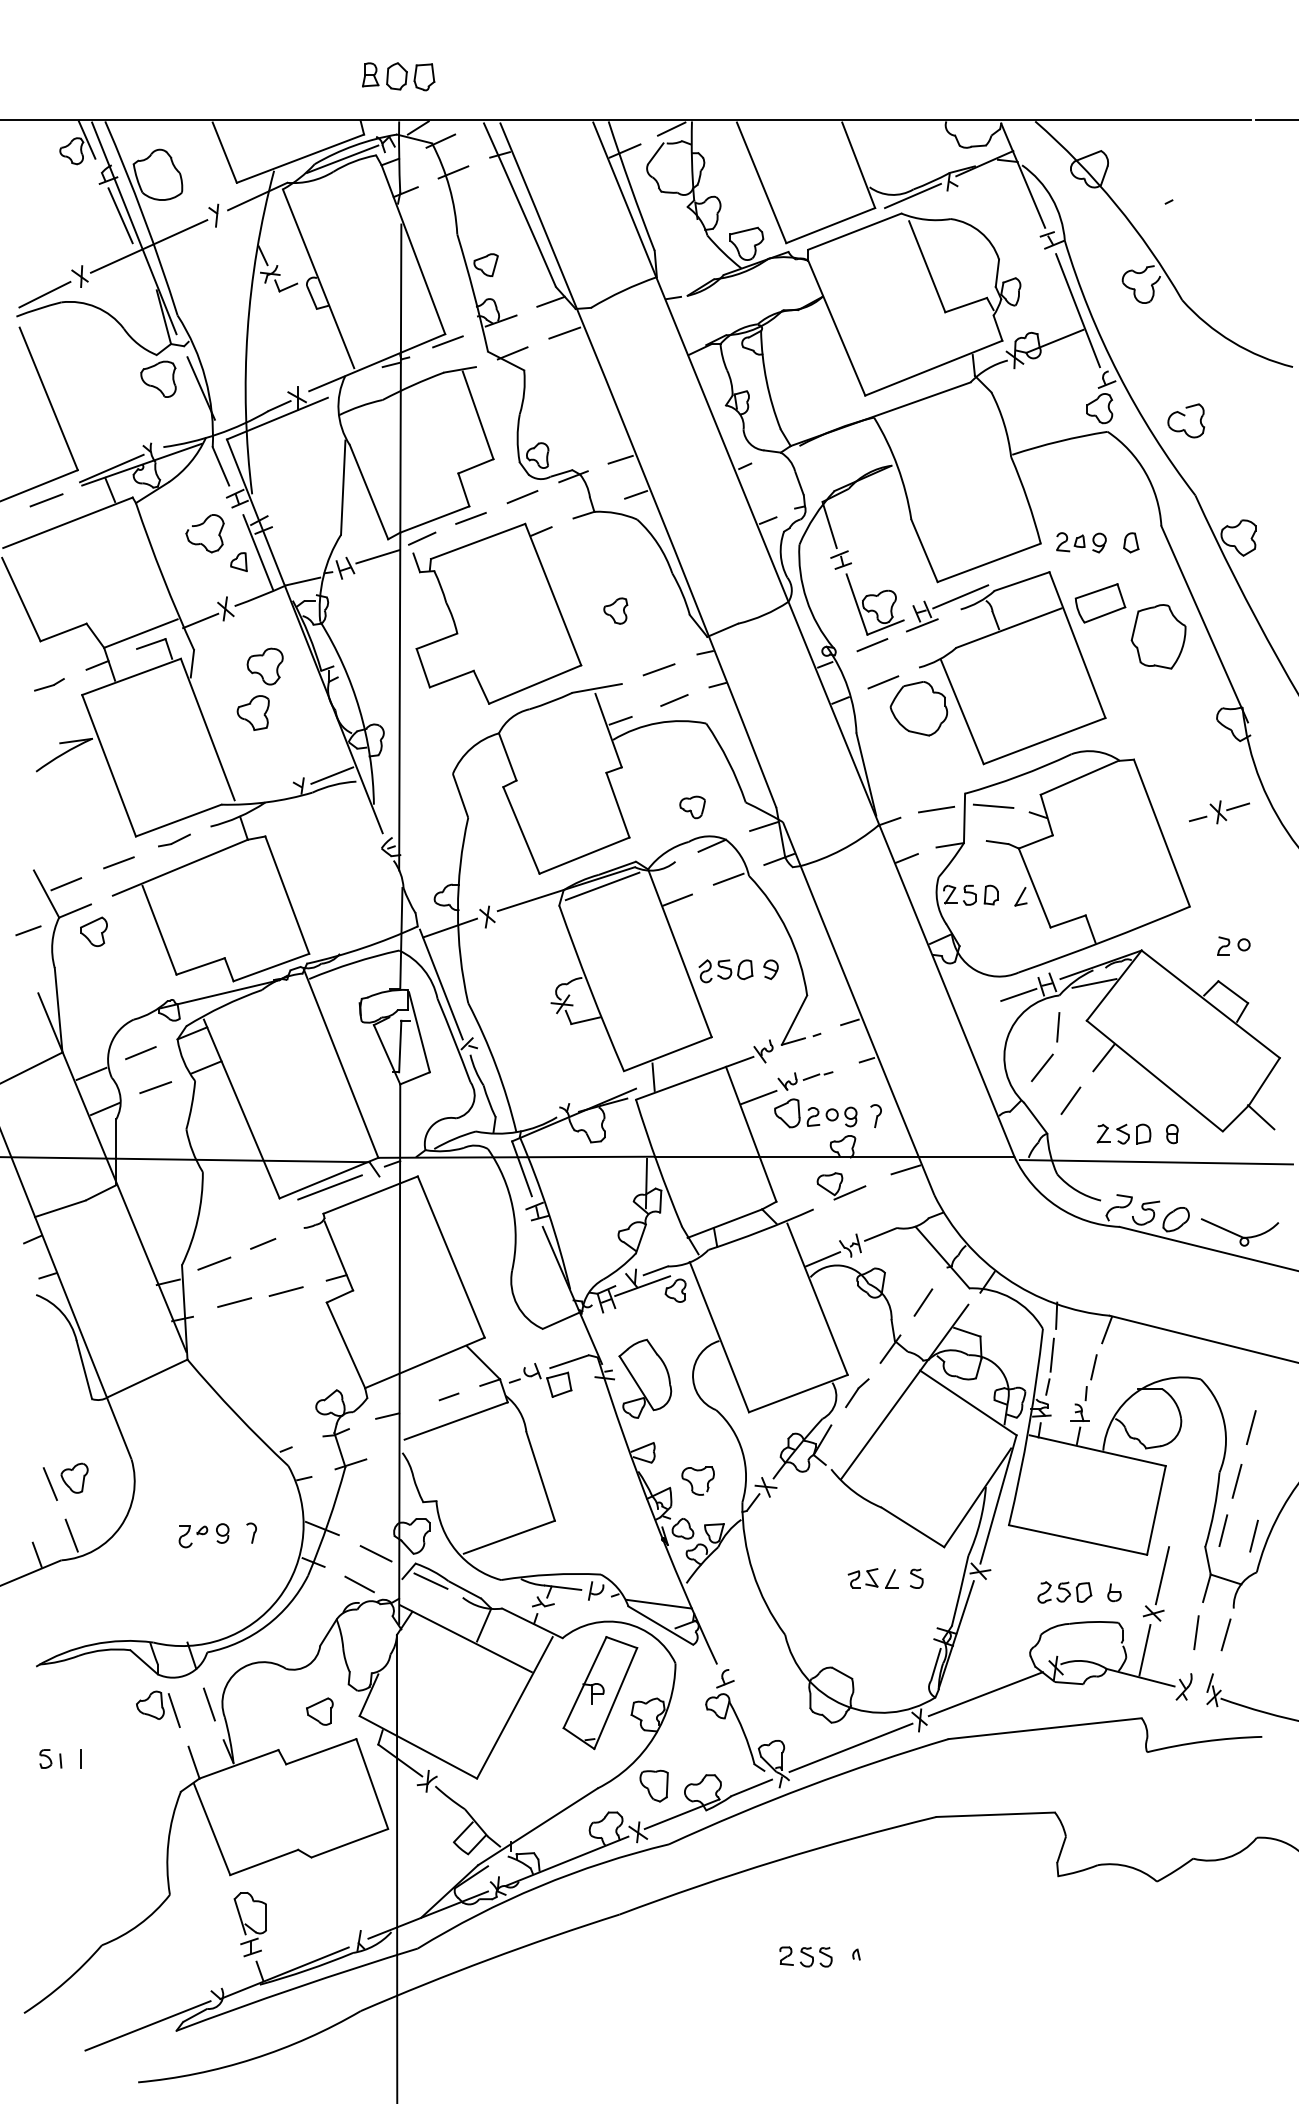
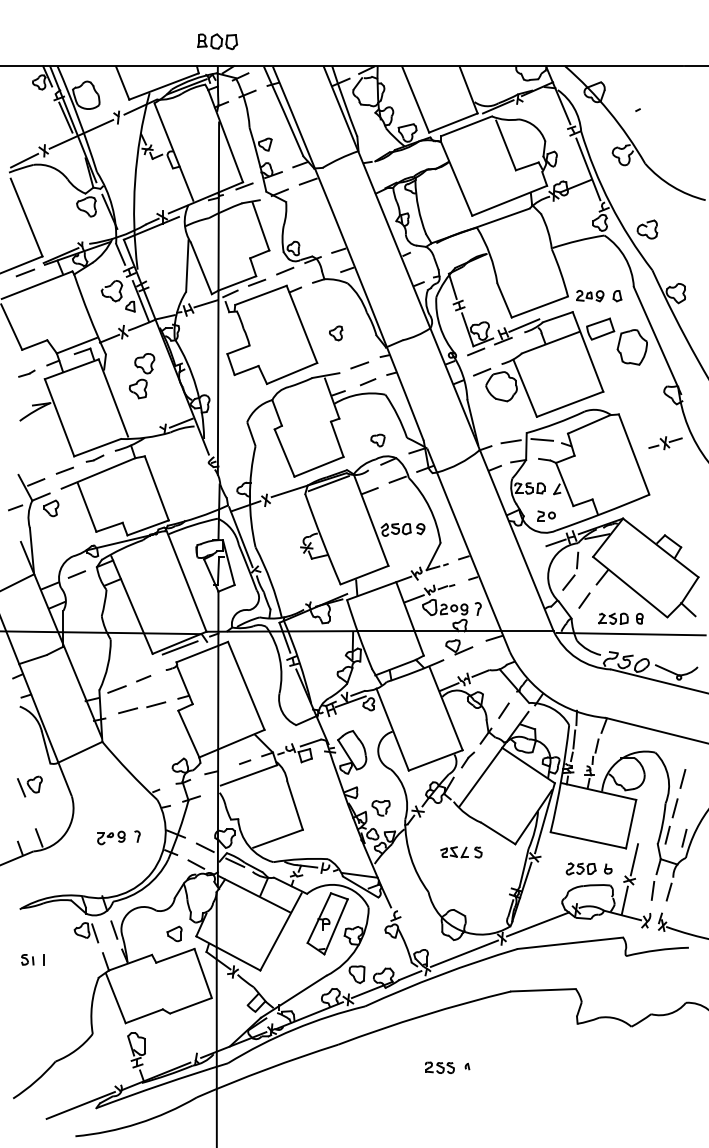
part: (1234, 944) -> (546, 515), moved
line: (154, 1087) -> (84, 593), removed
part: (64, 1481) -> (29, 786), moved
part: (885, 1578) -> (461, 852), moved

